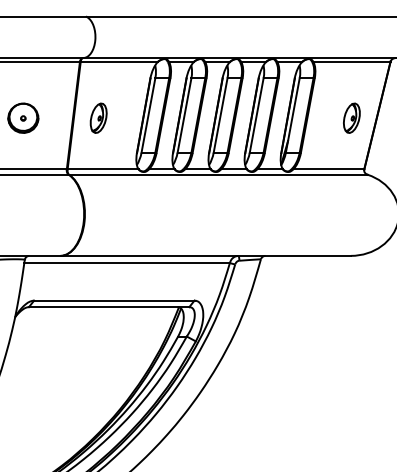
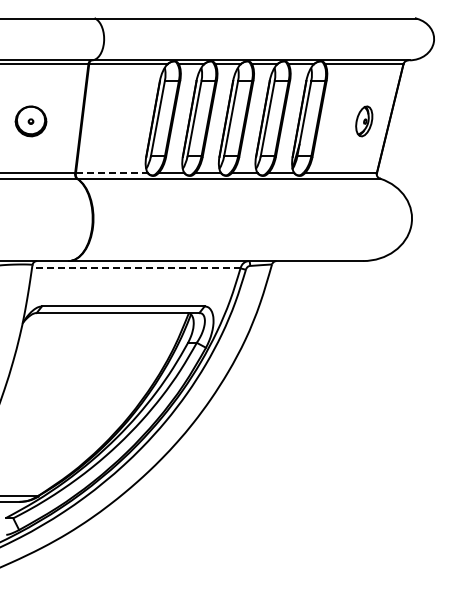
part: (98, 118) -> (107, 121), removed
line: (102, 169) -> (111, 173), solid -> dashed
line: (126, 263) -> (135, 268), solid -> dashed

